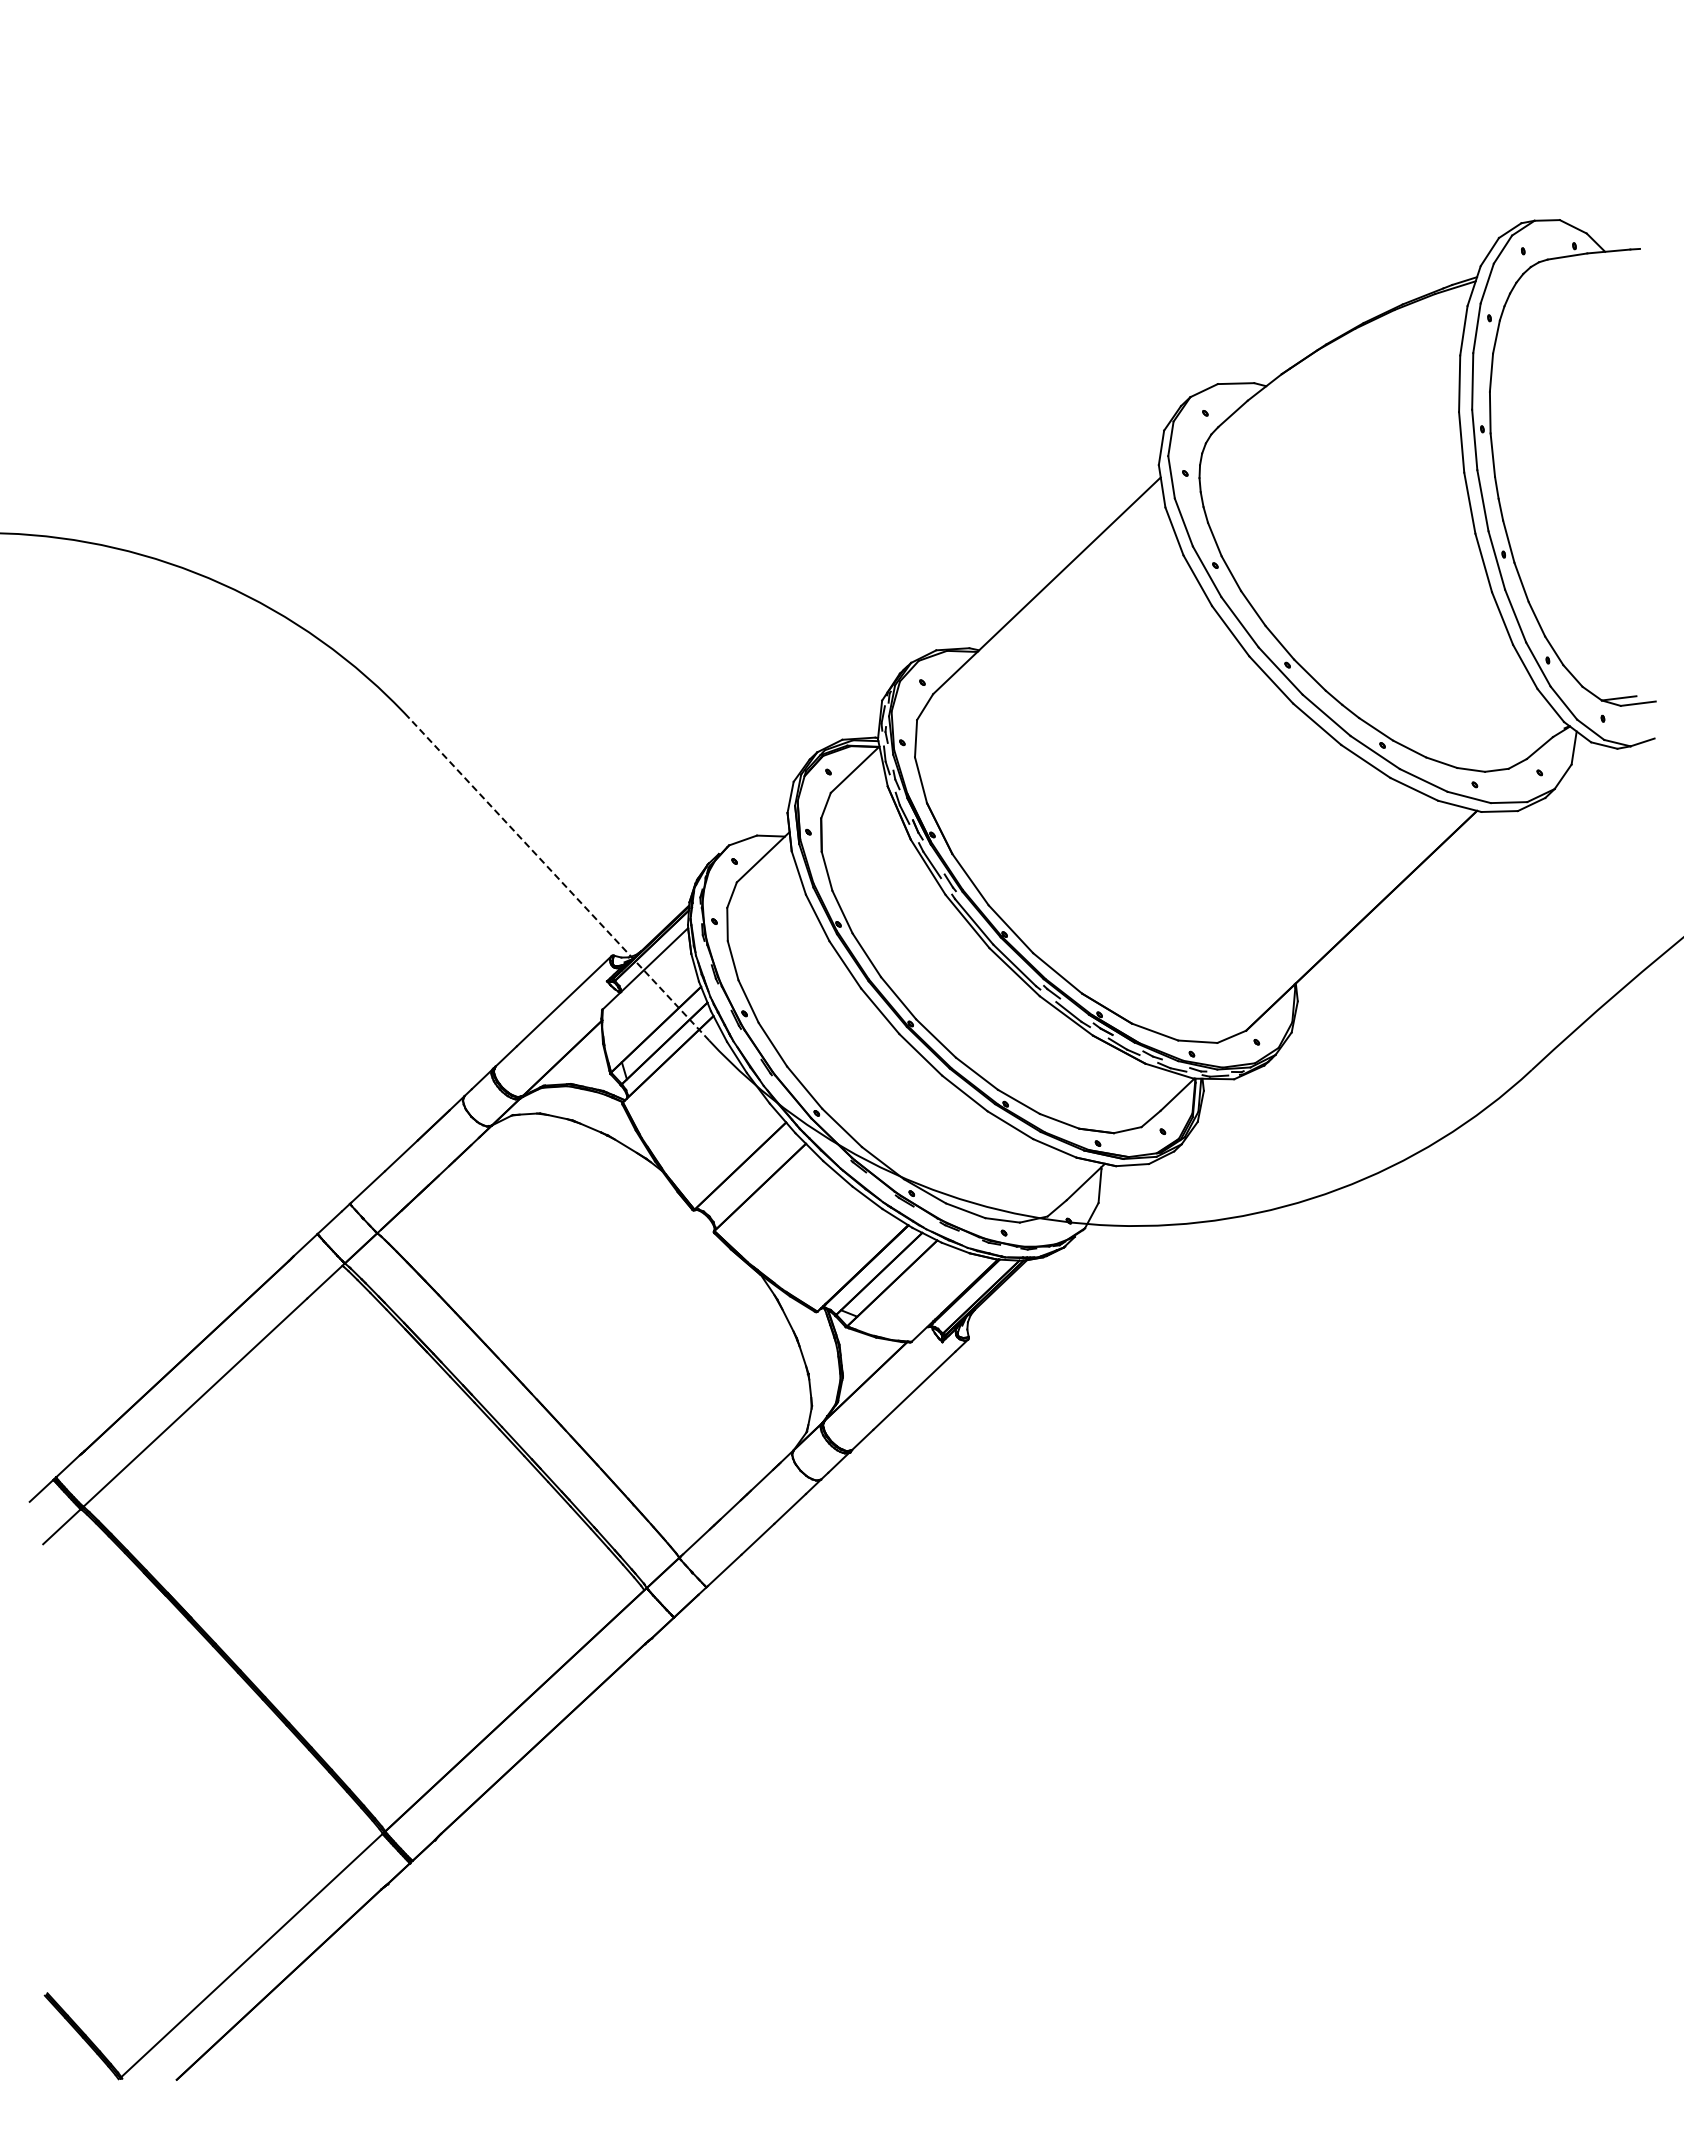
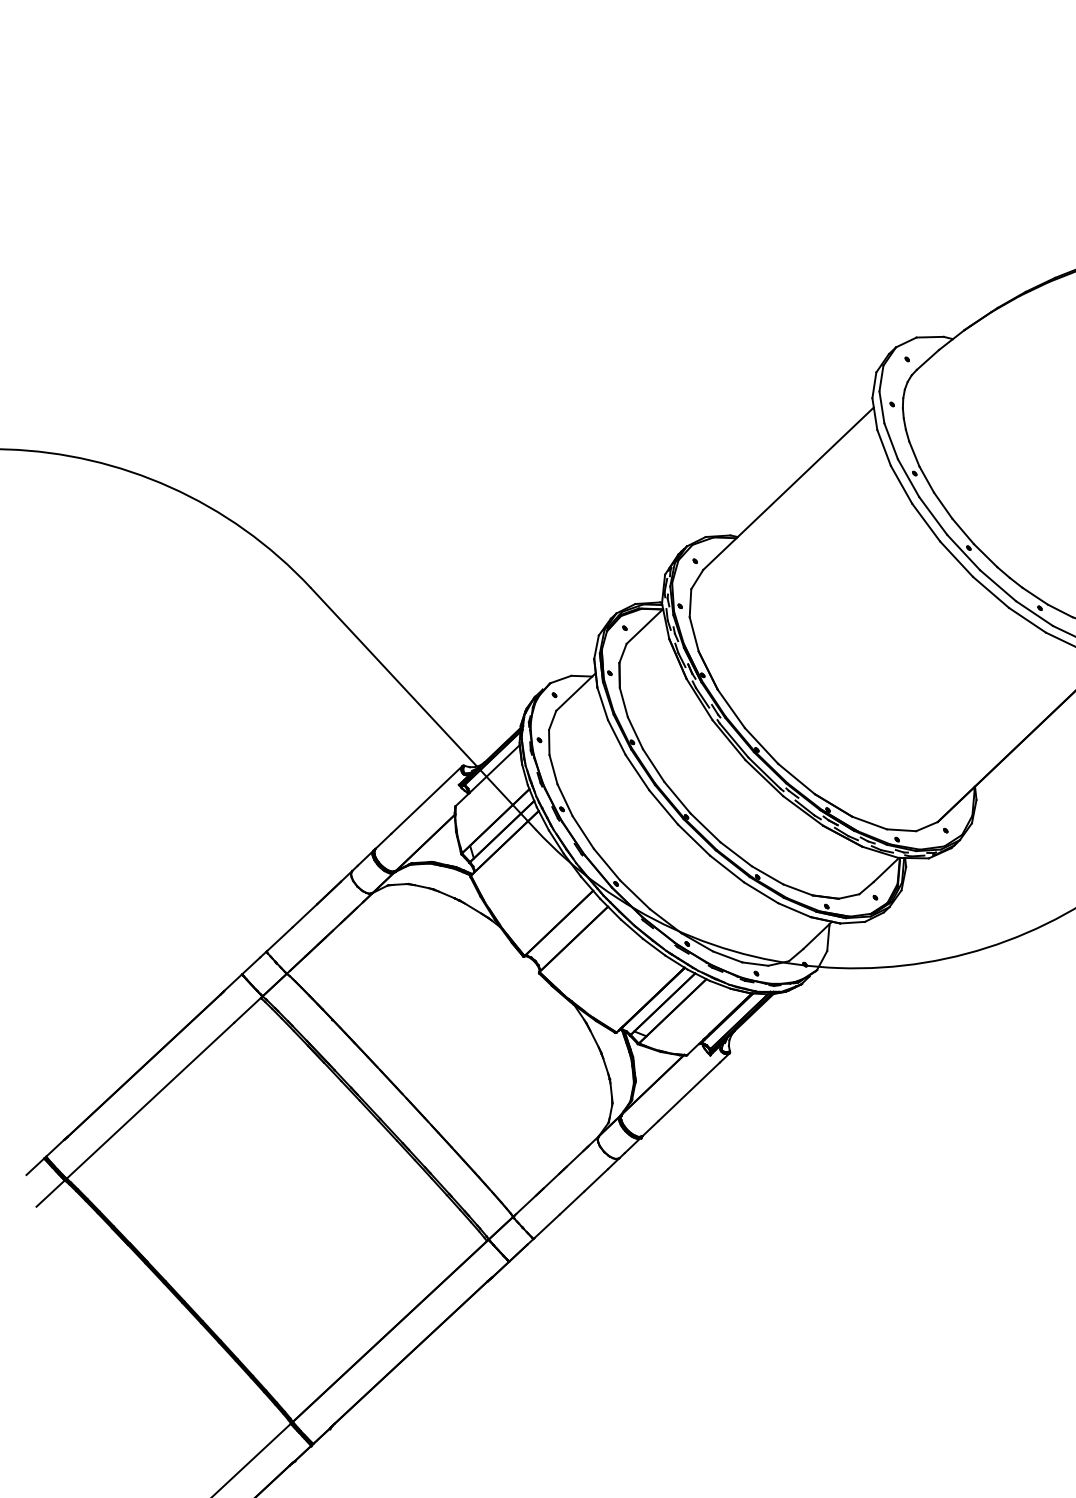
line: (559, 879) -> (423, 708), dashed -> solid

